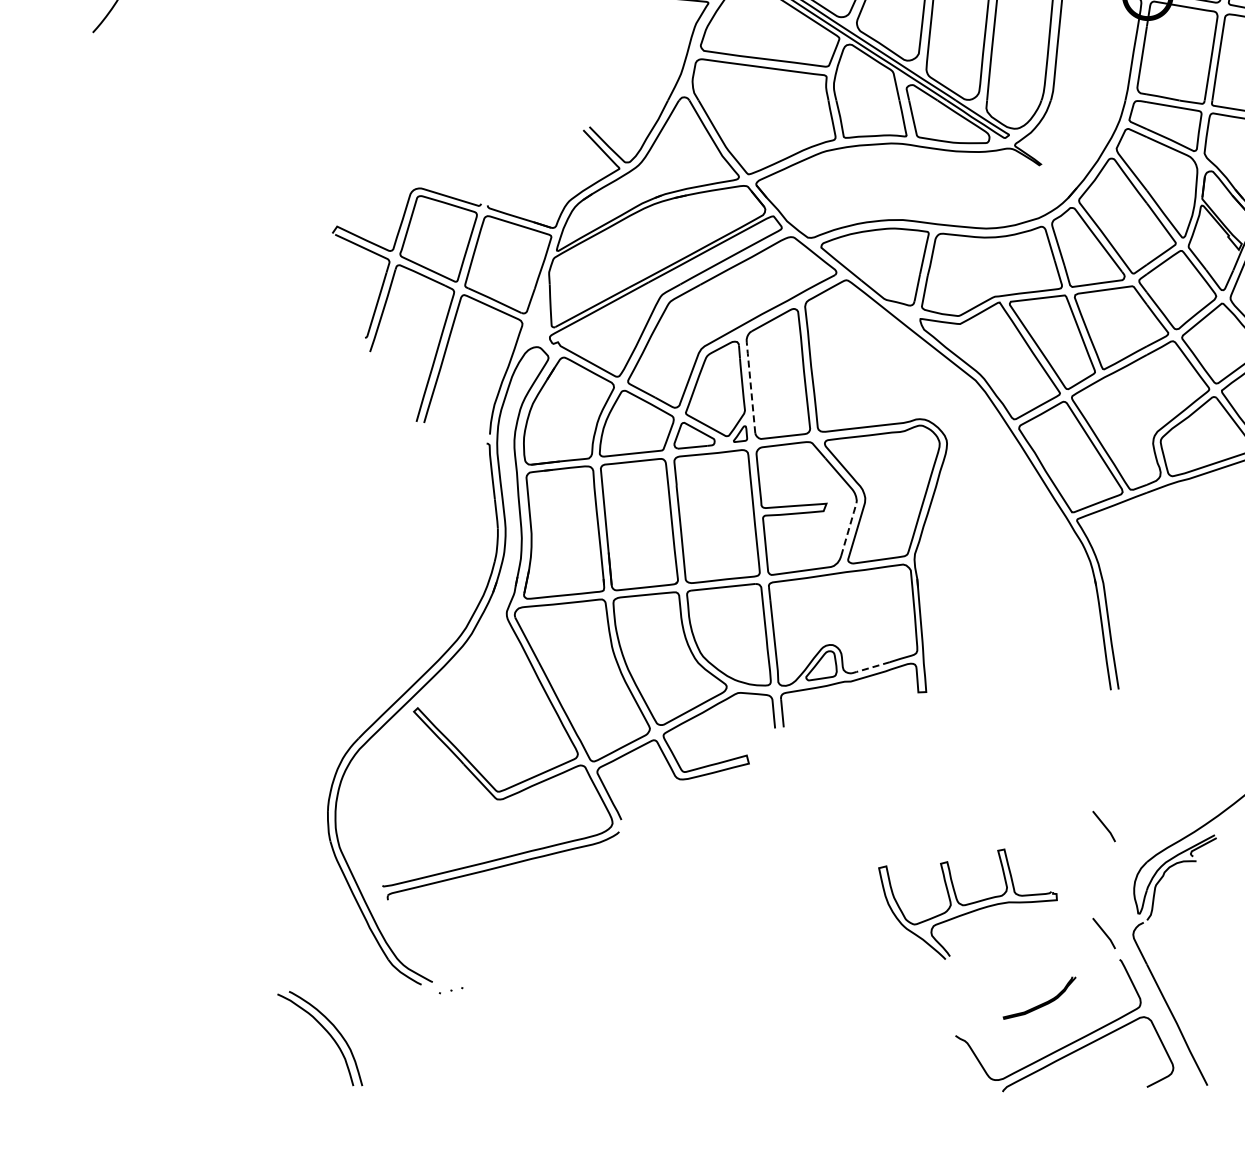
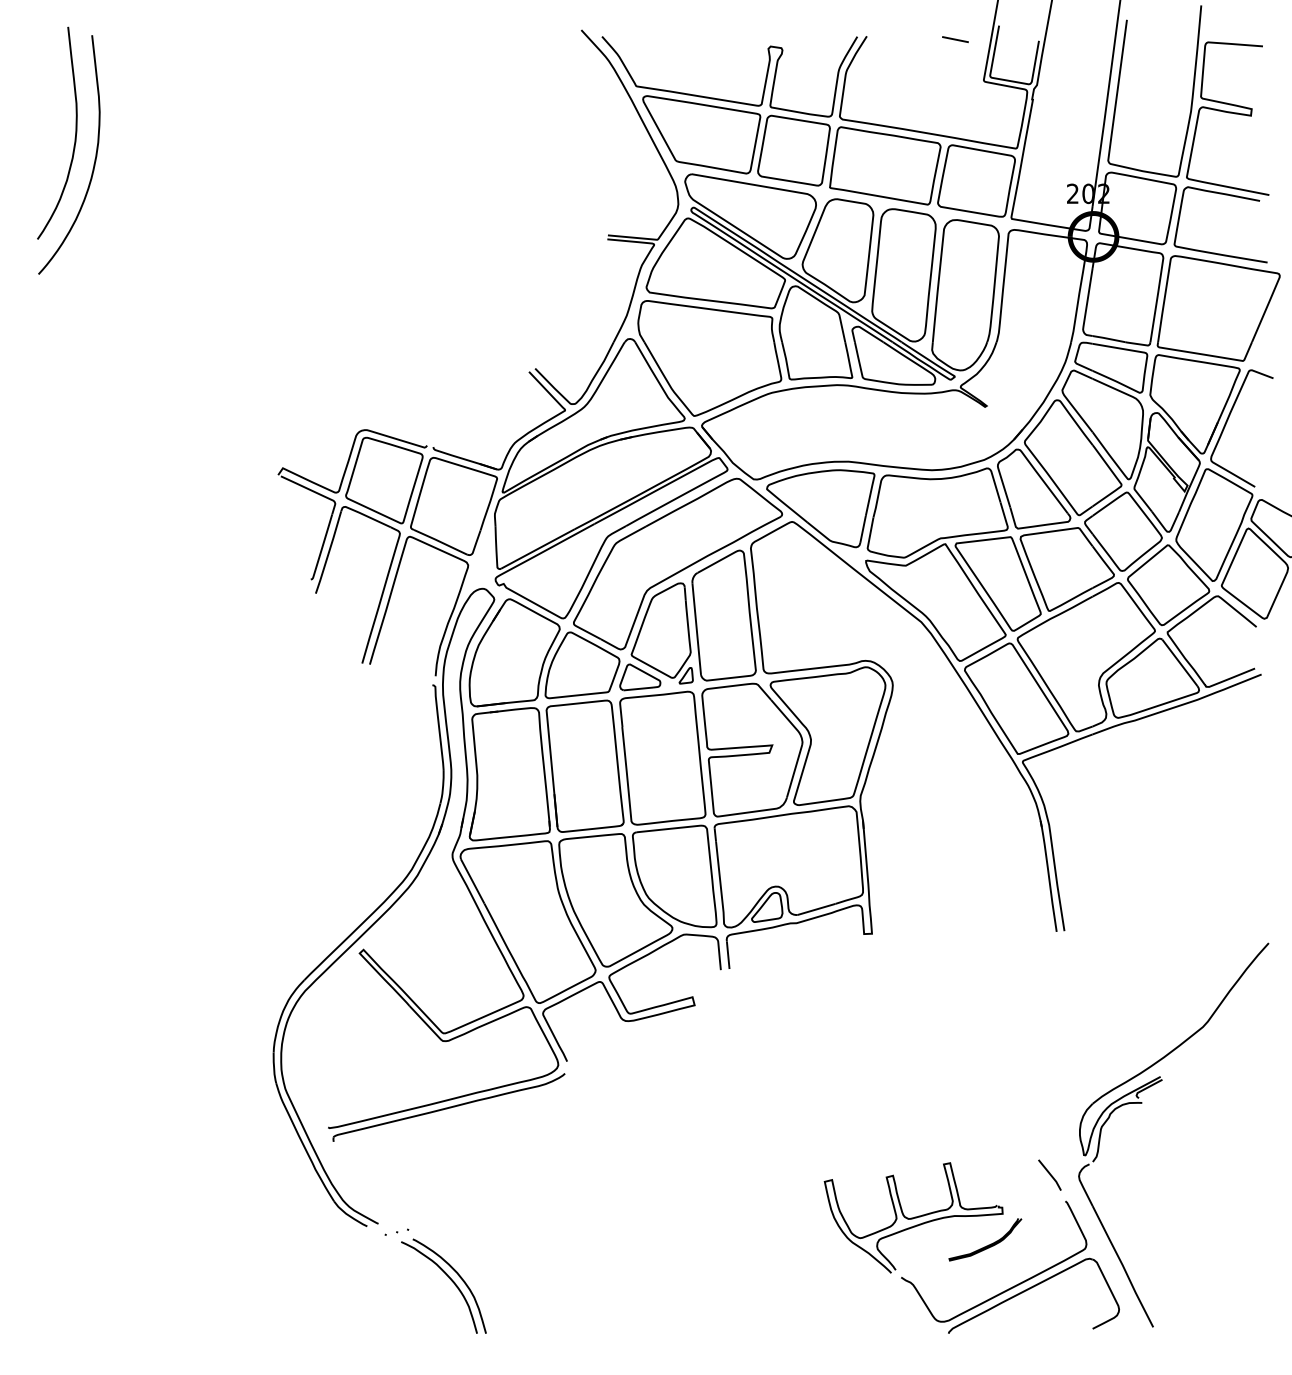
line: (750, 387) -> (696, 629), dashed -> solid
line: (849, 527) -> (795, 769), dashed -> solid
line: (870, 667) -> (816, 909), dashed -> solid
line: (1103, 825) -> (1049, 1067), removed
part: (967, 903) -> (913, 1217), moved
part: (326, 1032) -> (450, 1280), moved

